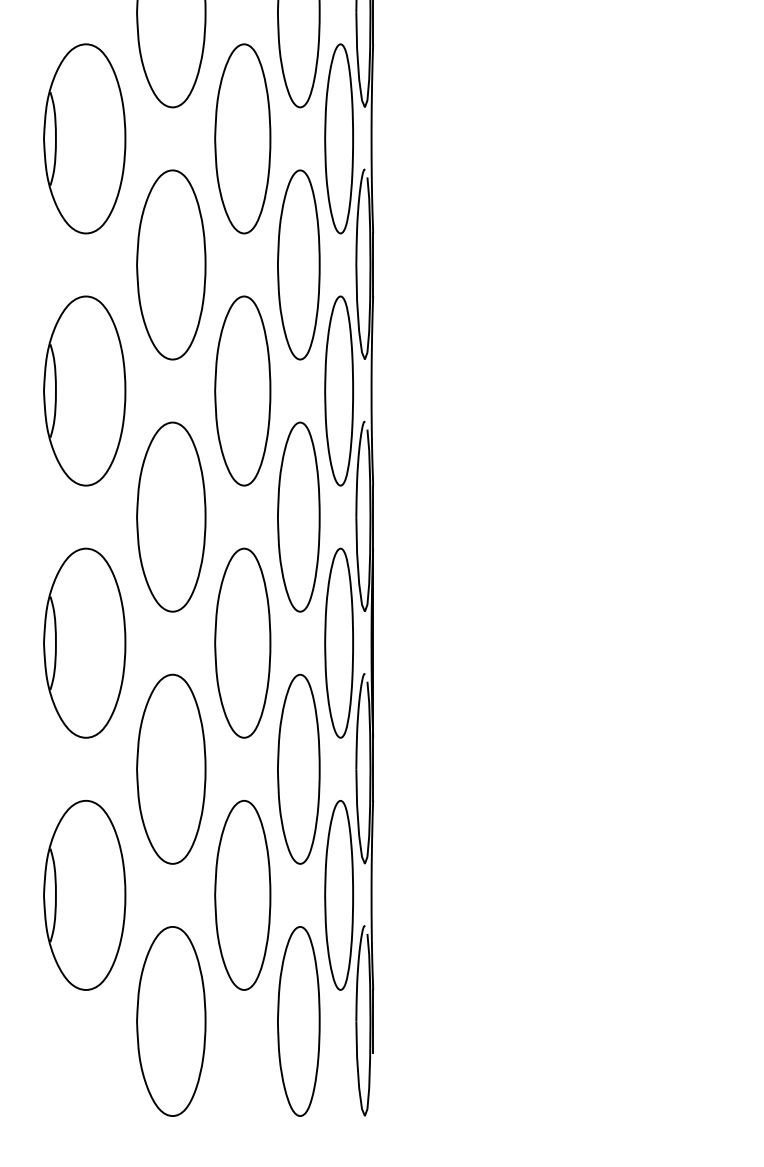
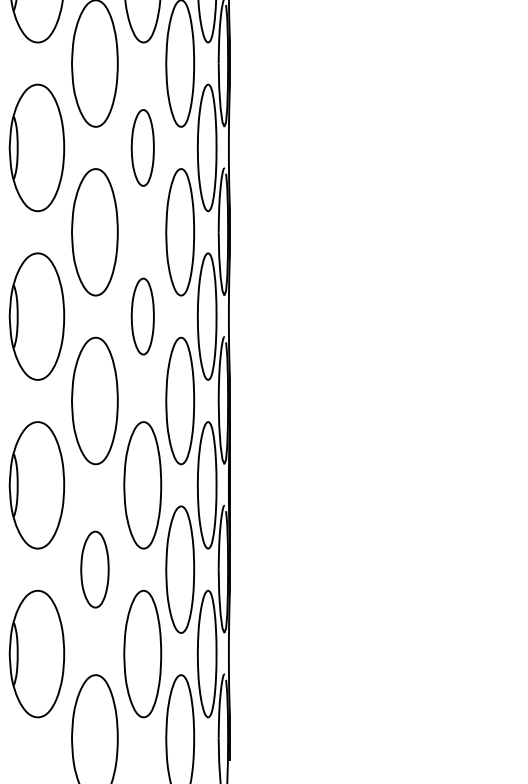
part: (242, 138) -> (142, 147), size x0.6
part: (242, 390) -> (142, 316), size x0.6
part: (170, 768) -> (94, 569), size x0.6

